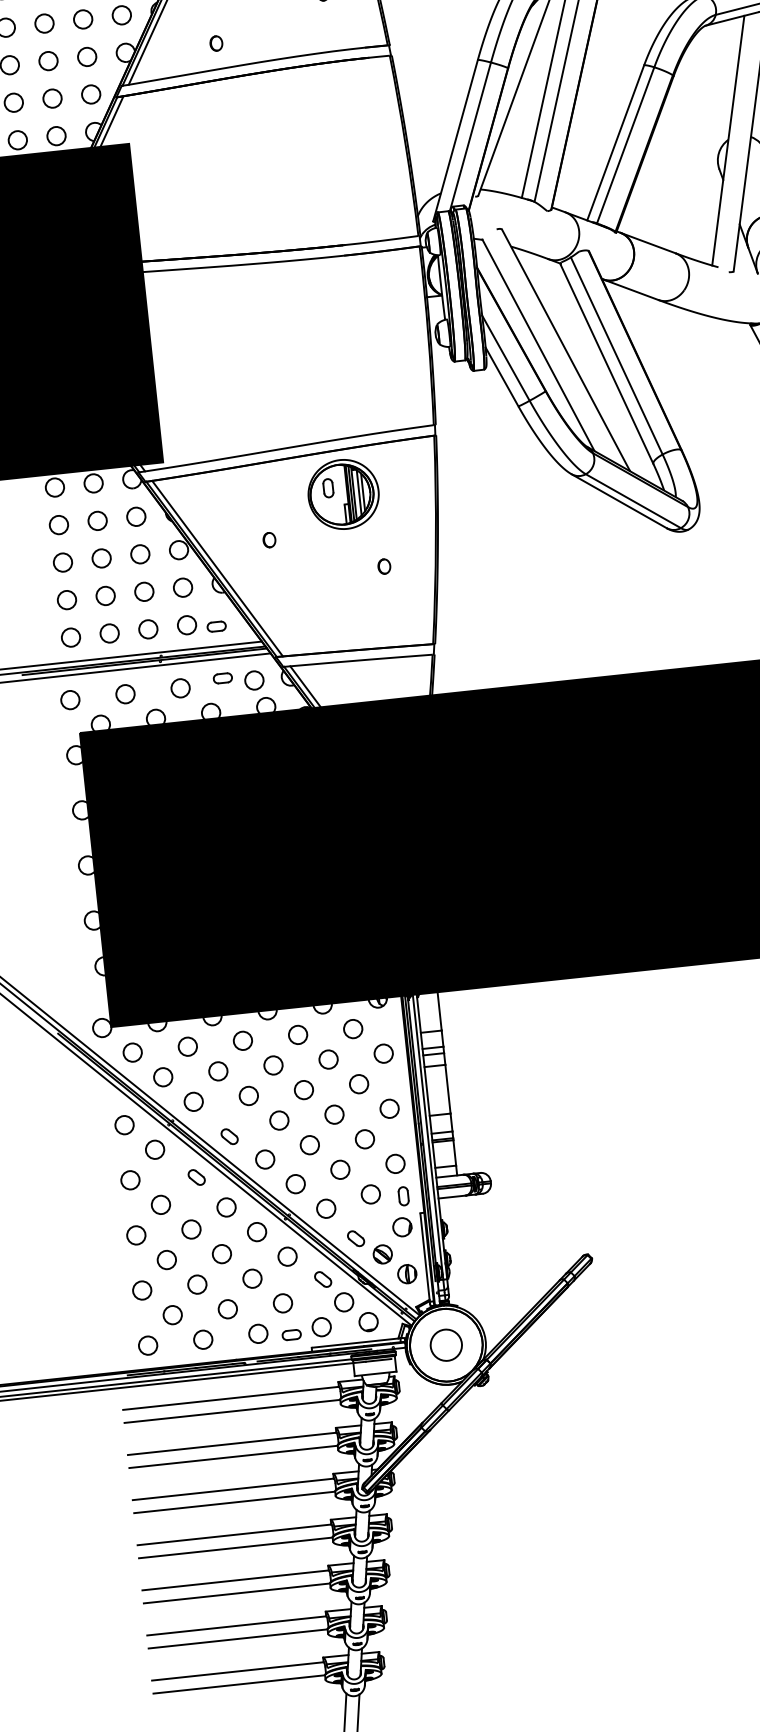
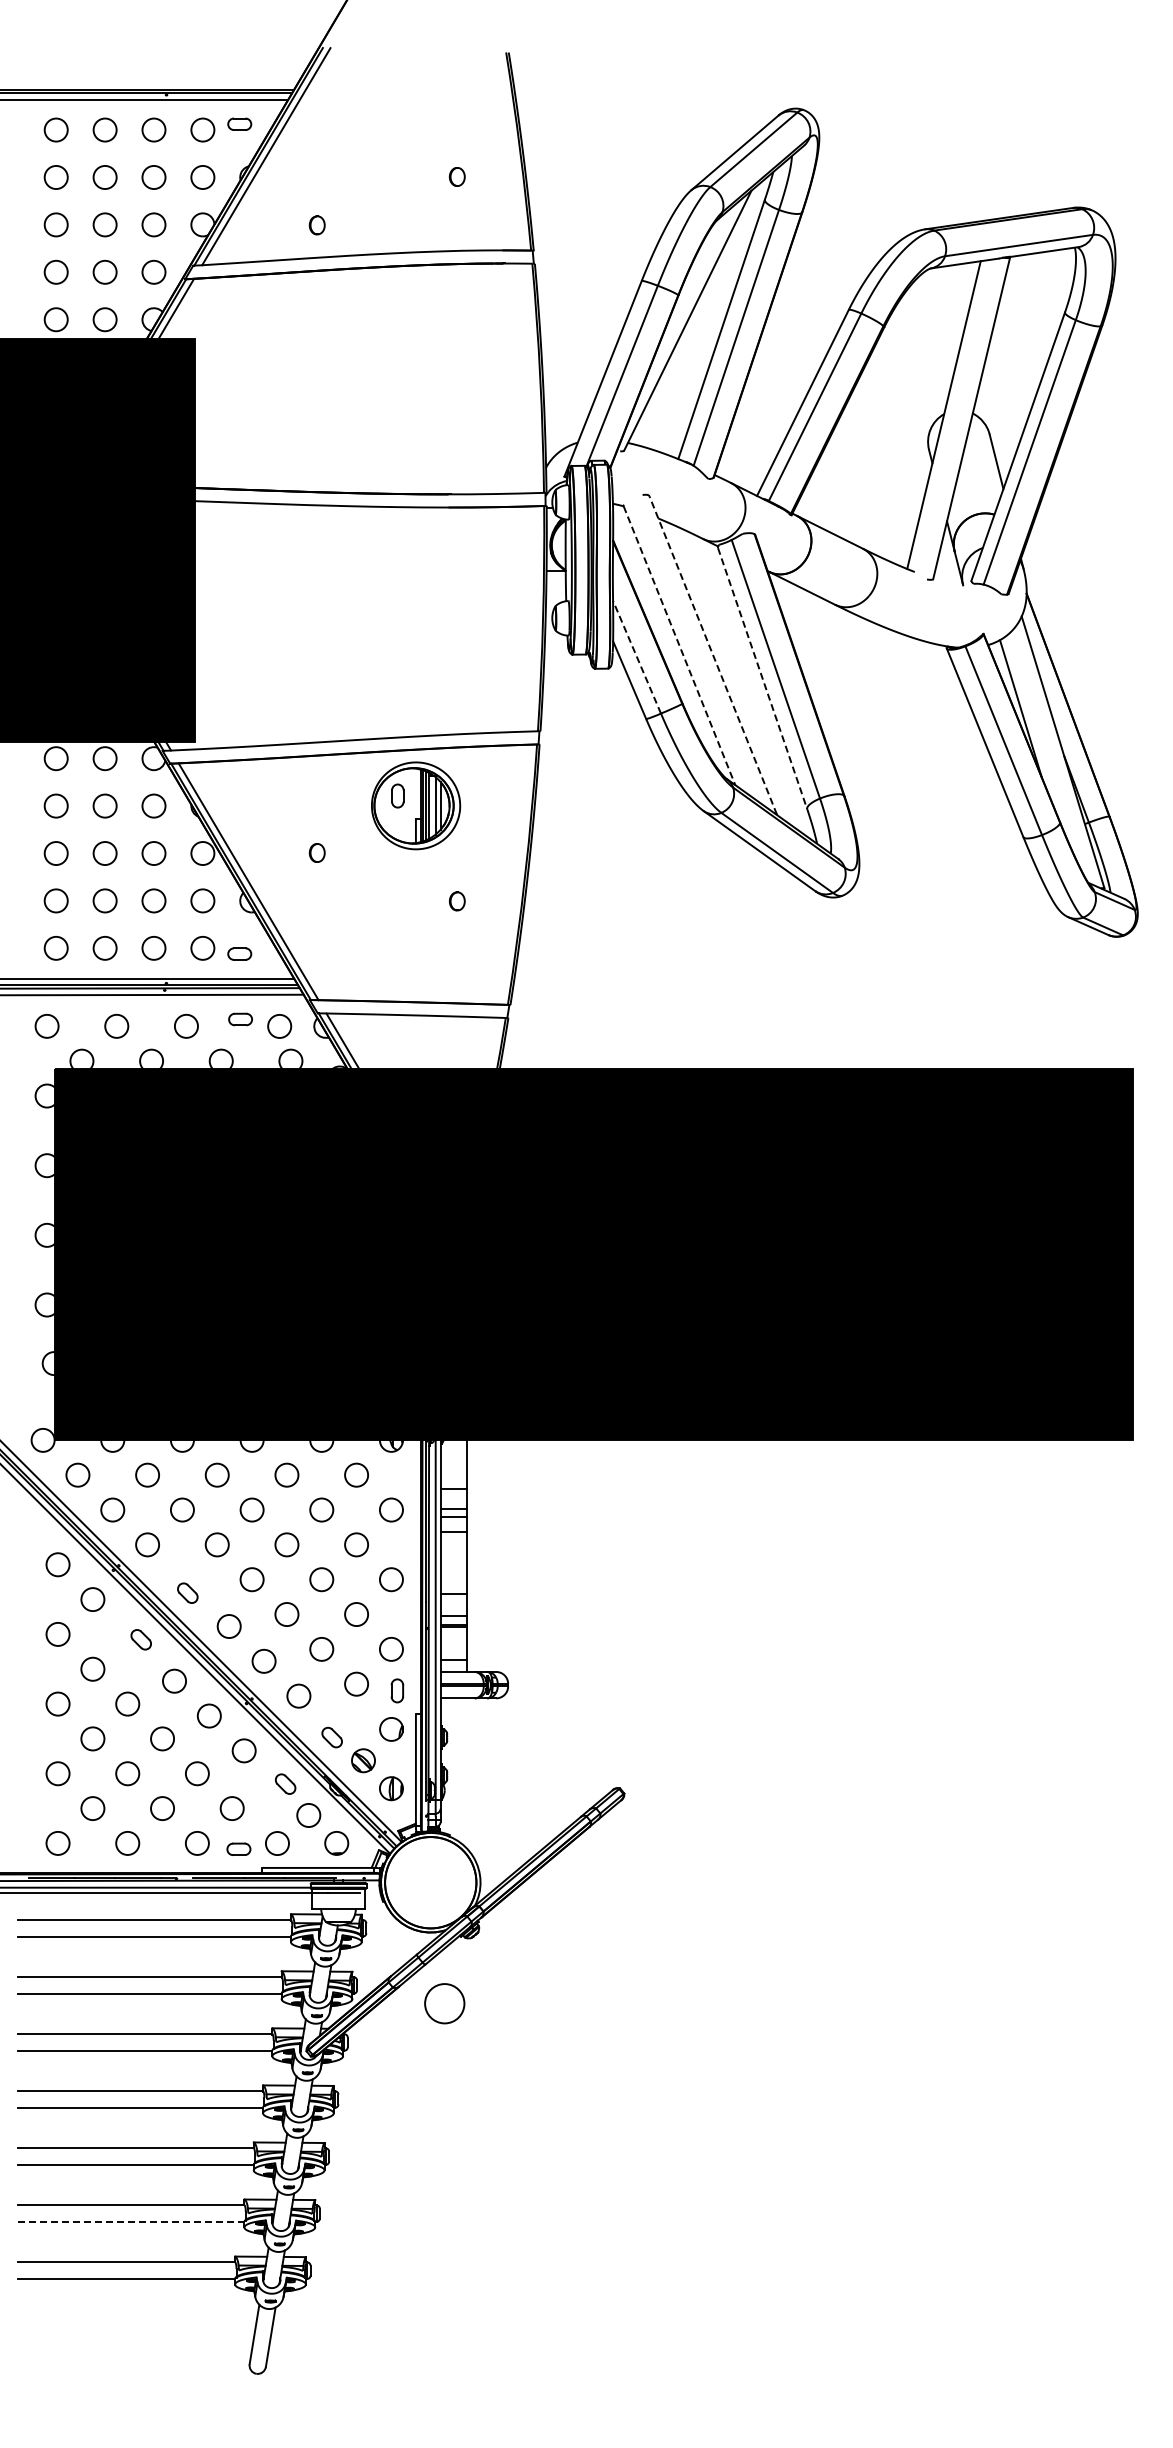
line: (538, 346) -> (679, 646), solid -> dashed
line: (566, 350) -> (713, 655), solid -> dashed
line: (505, 357) -> (636, 656), solid -> dashed
line: (606, 364) -> (762, 678), solid -> dashed
circle: (446, 1345) -> (444, 2003), moved
line: (238, 1638) -> (131, 2221), solid -> dashed

